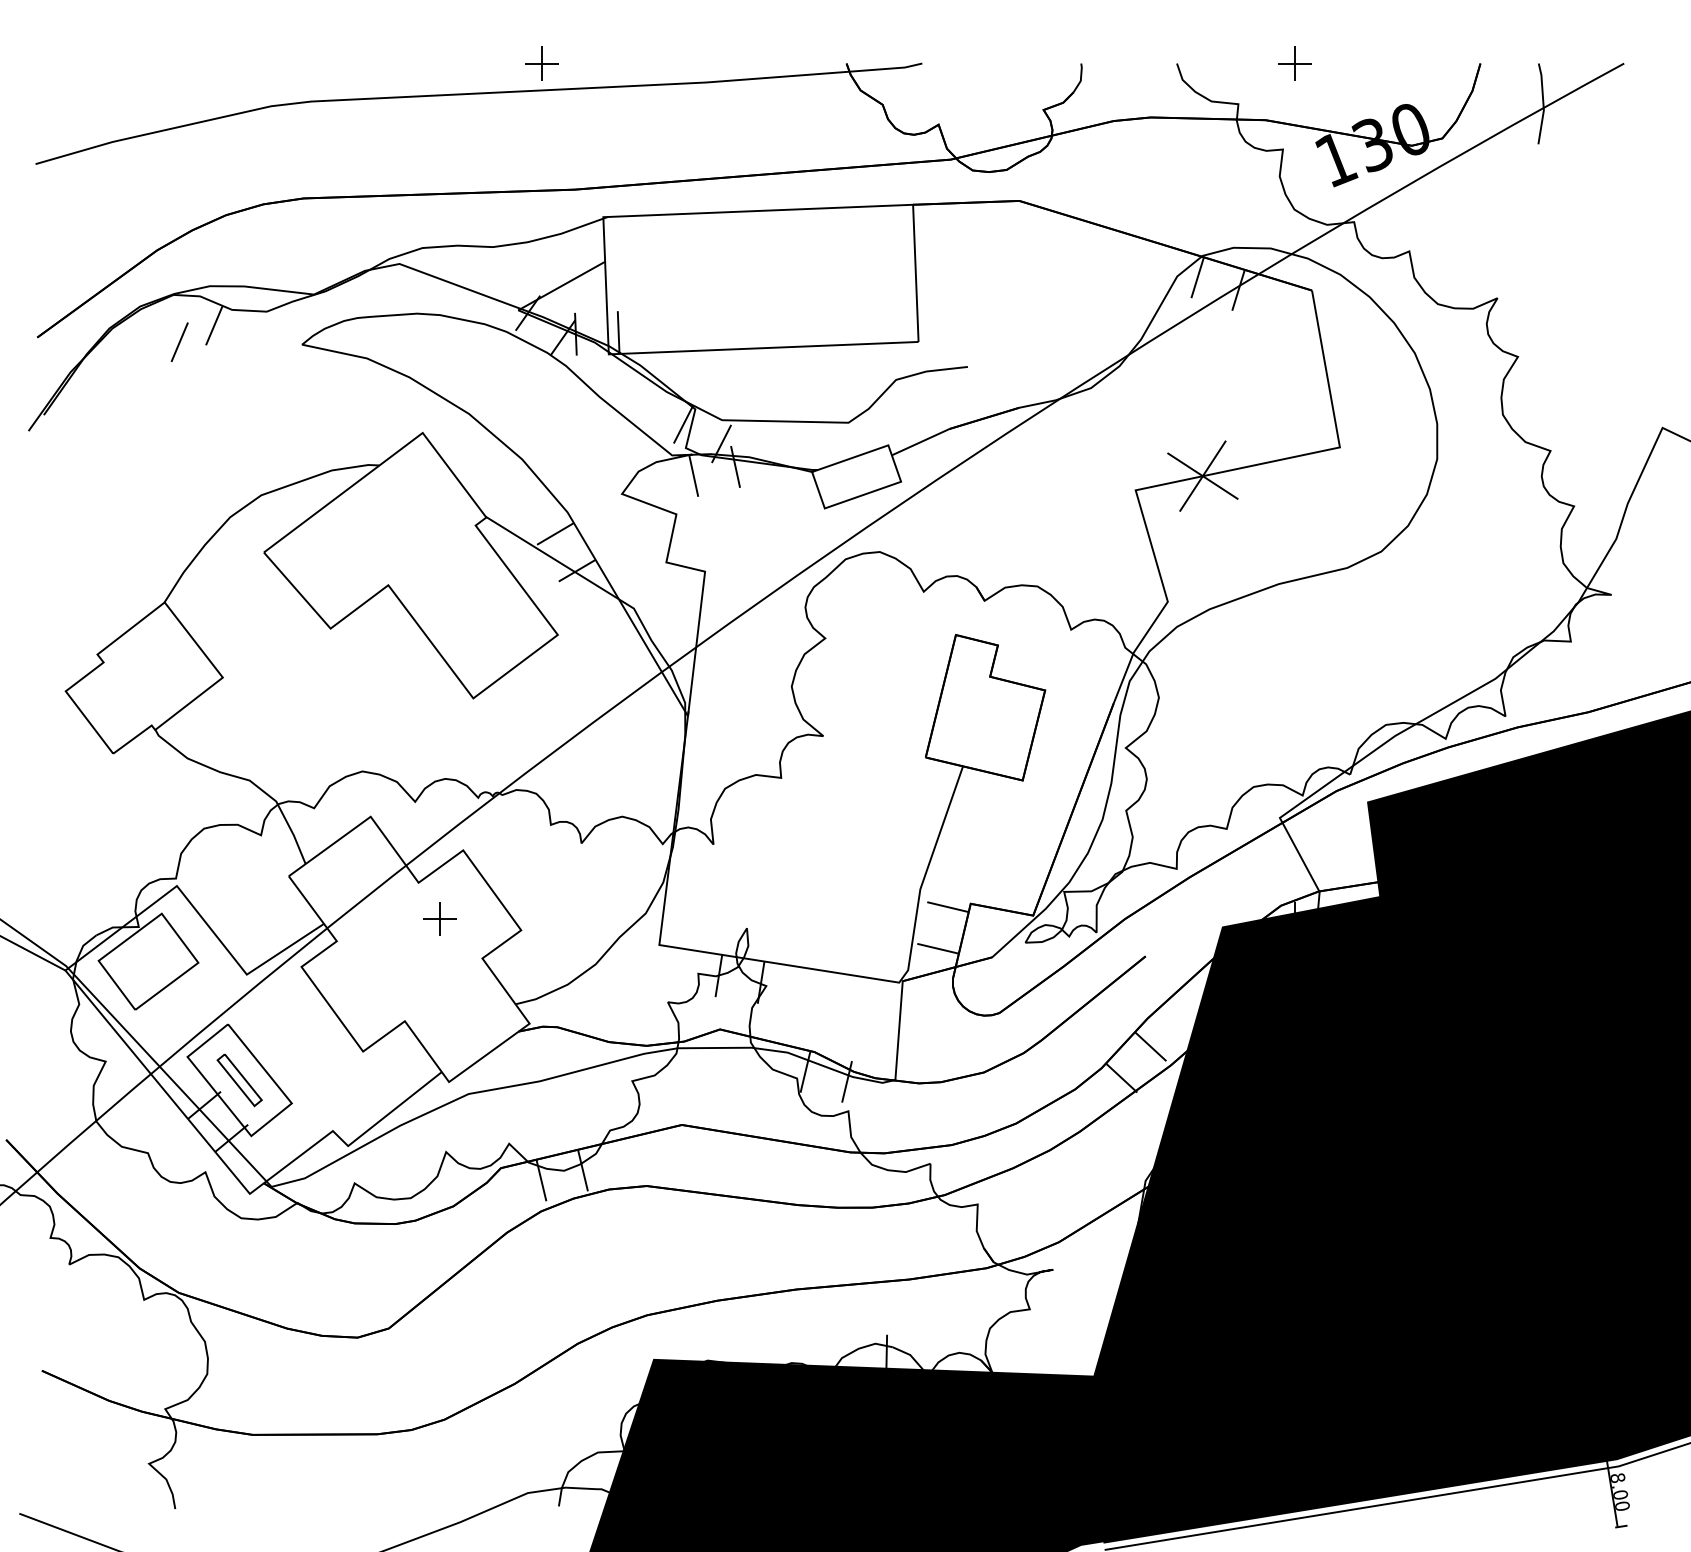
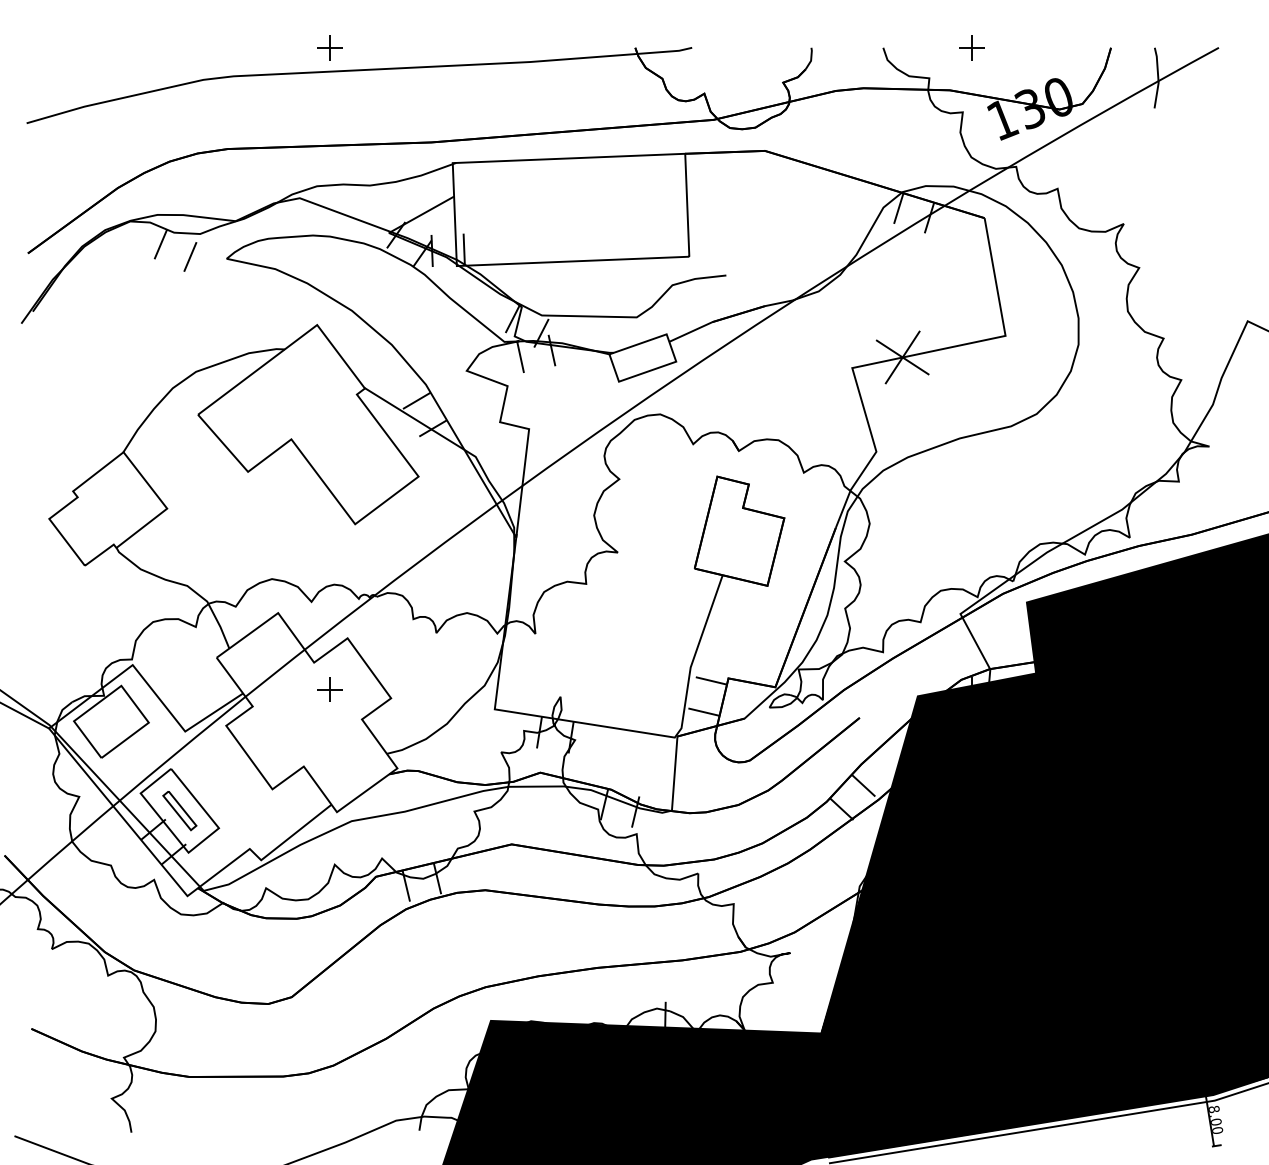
part: (541, 63) -> (329, 47), moved
line: (179, 341) -> (190, 256), moved

